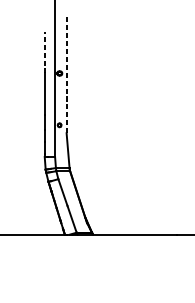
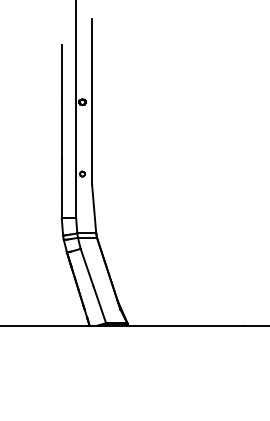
line: (44, 52) -> (61, 73), dashed -> solid
line: (66, 73) -> (92, 102), dashed -> solid

